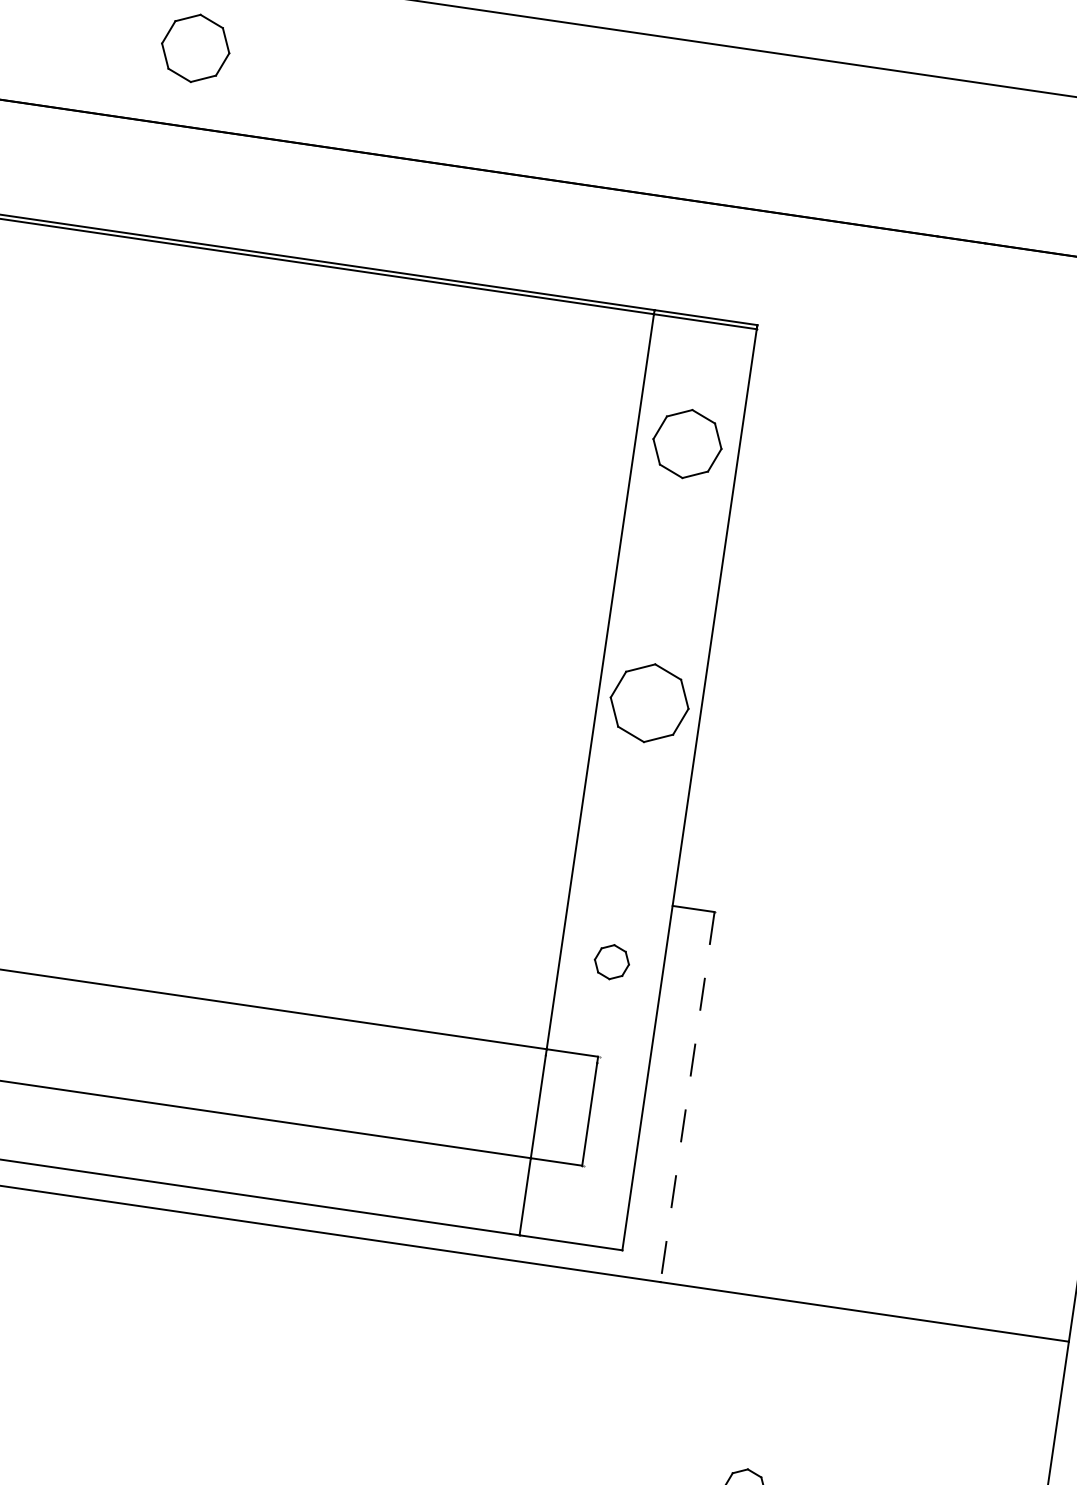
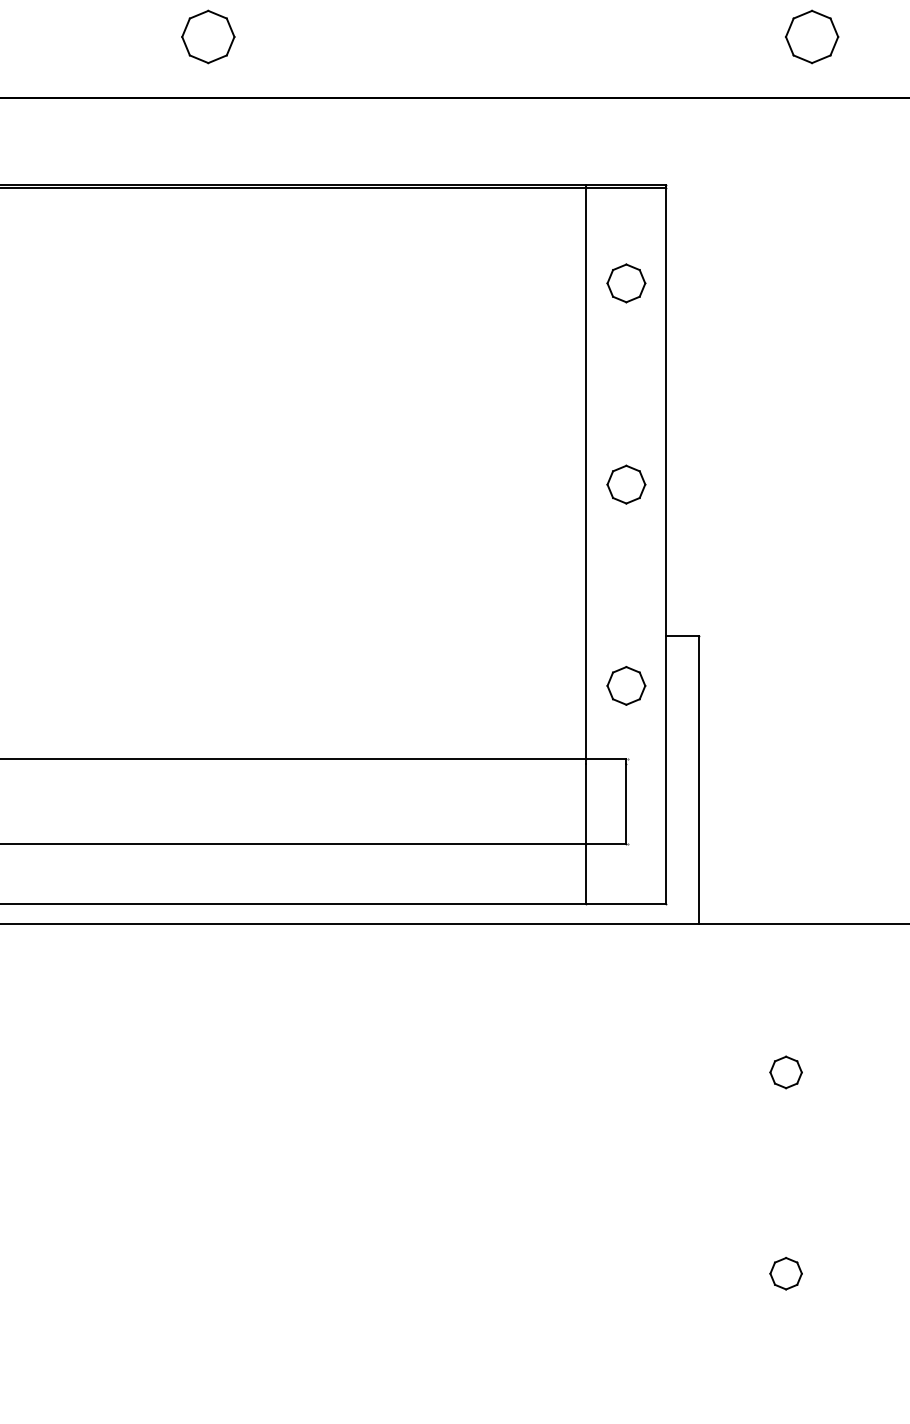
part: (973, 161) -> (812, 36), added
part: (687, 444) -> (626, 283), size x0.71
part: (649, 702) -> (626, 484), size x0.62
part: (612, 961) -> (626, 685), size x1.43
line: (686, 1097) -> (698, 780), dashed -> solid

